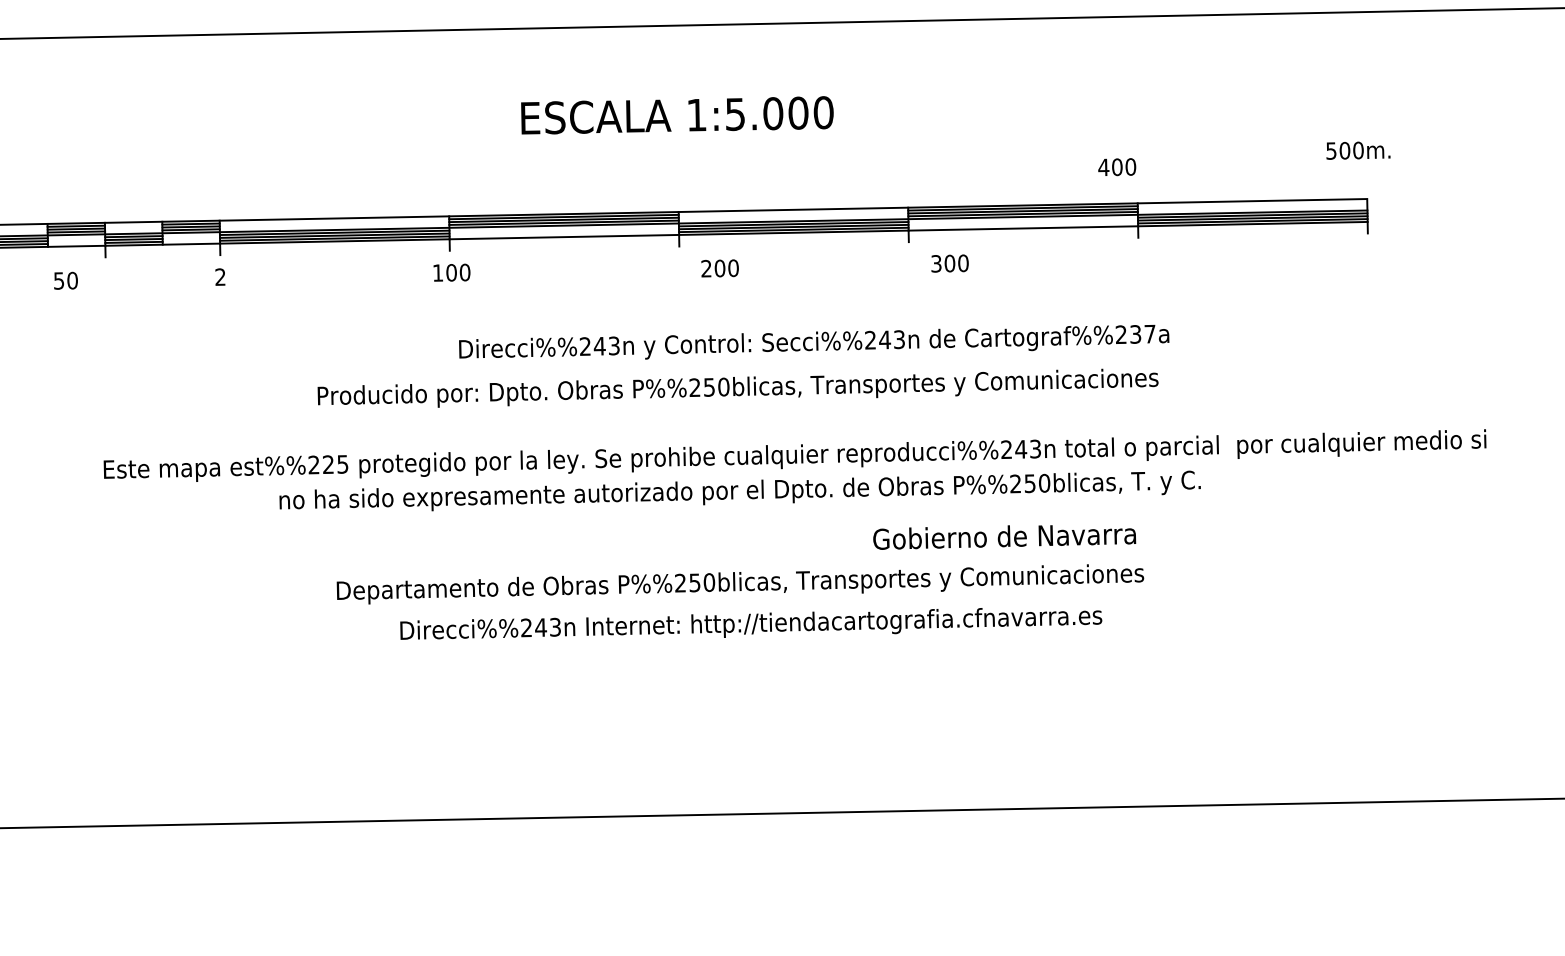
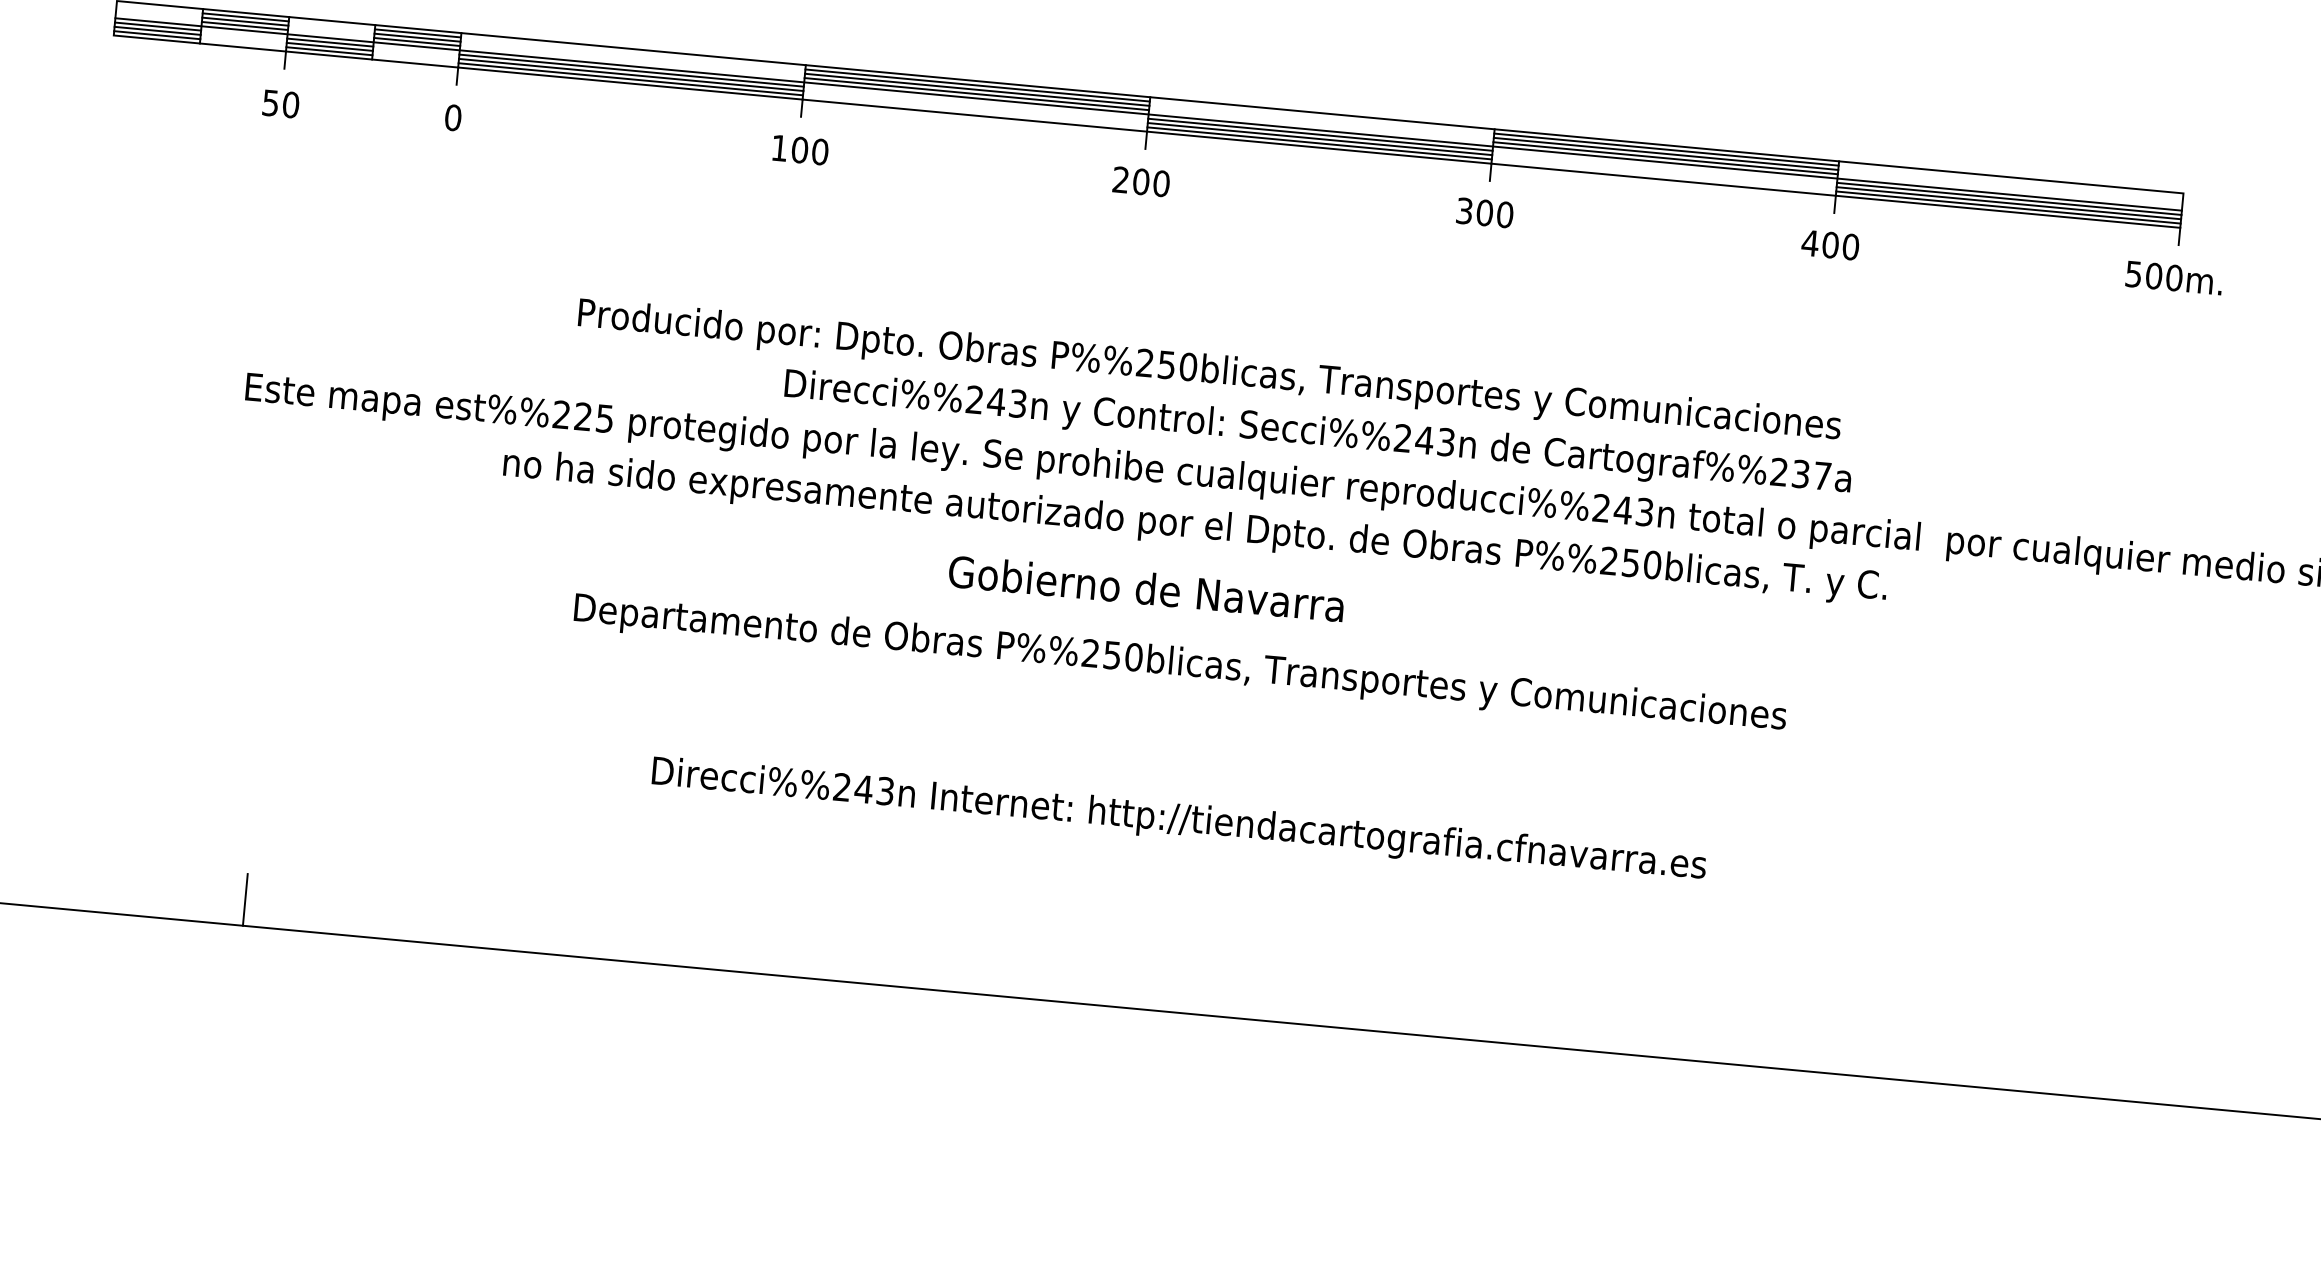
text: (1358, 150) -> (2174, 278), moved
text: (1117, 167) -> (1830, 245), moved
text: (949, 263) -> (1484, 212), moved
text: (719, 268) -> (1140, 181), moved
text: (220, 276) -> (453, 116), 2 -> 0
text: (65, 280) -> (280, 103), moved
text: (814, 341) -> (1318, 430), moved
text: (1004, 537) -> (1146, 590), moved
text: (751, 623) -> (1179, 818), moved
line: (140, 808) -> (244, 900), added

